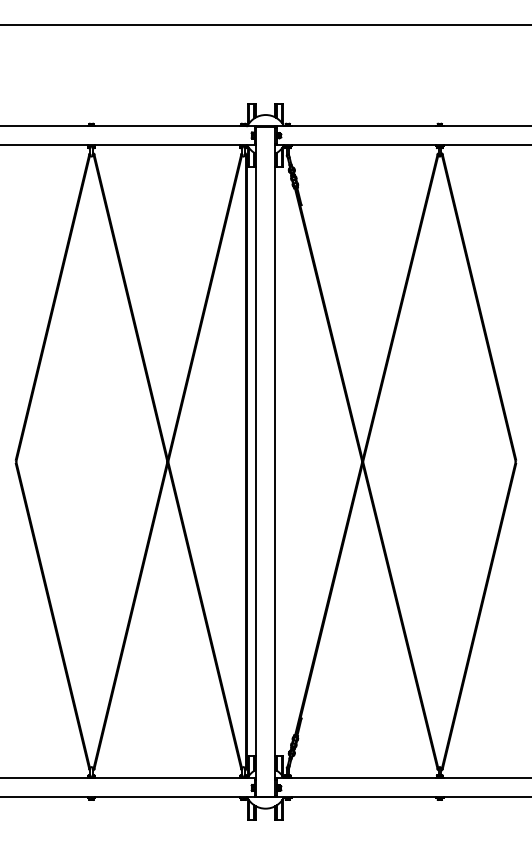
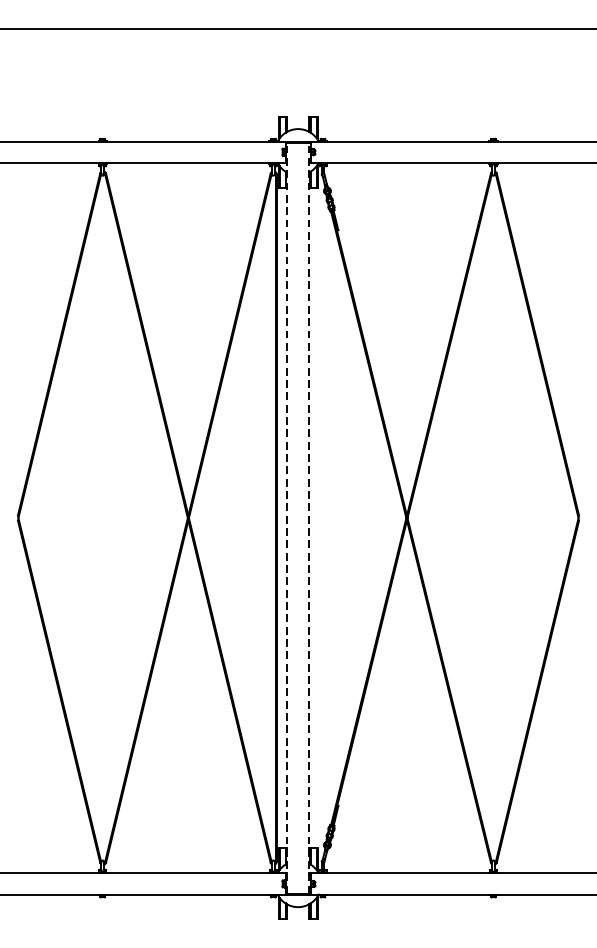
line: (256, 461) -> (287, 517), solid -> dashed
line: (275, 461) -> (309, 517), solid -> dashed

